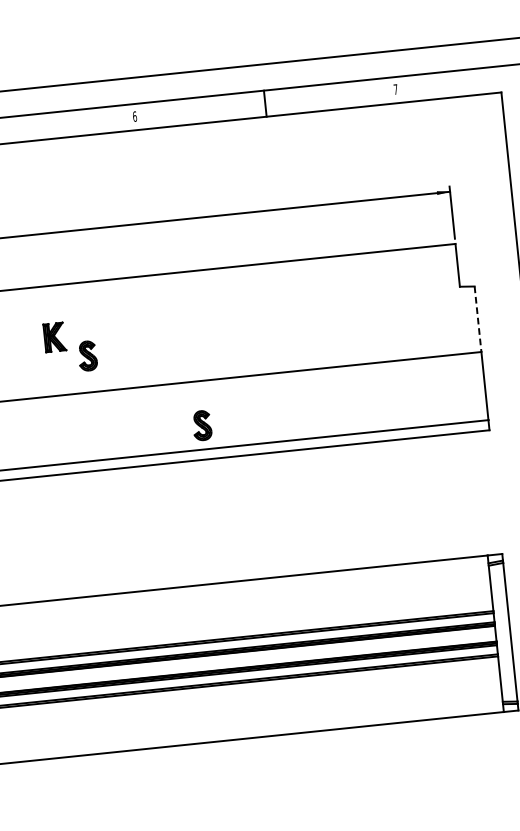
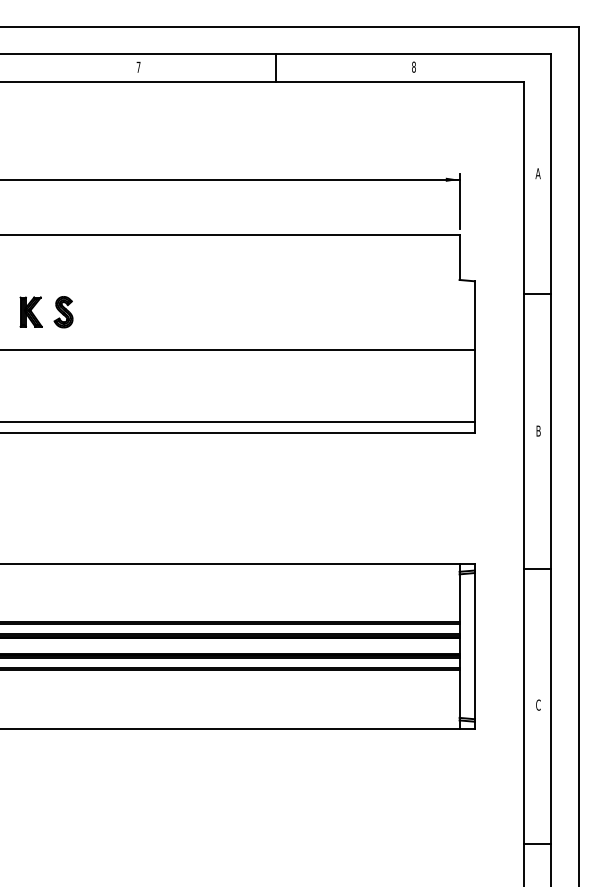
text: (395, 88) -> (413, 66), 7 -> 8
text: (134, 115) -> (138, 66), 6 -> 7
line: (477, 318) -> (474, 315), dashed -> solid
part: (54, 336) -> (30, 311), moved
part: (202, 425) -> (175, 397), removed

